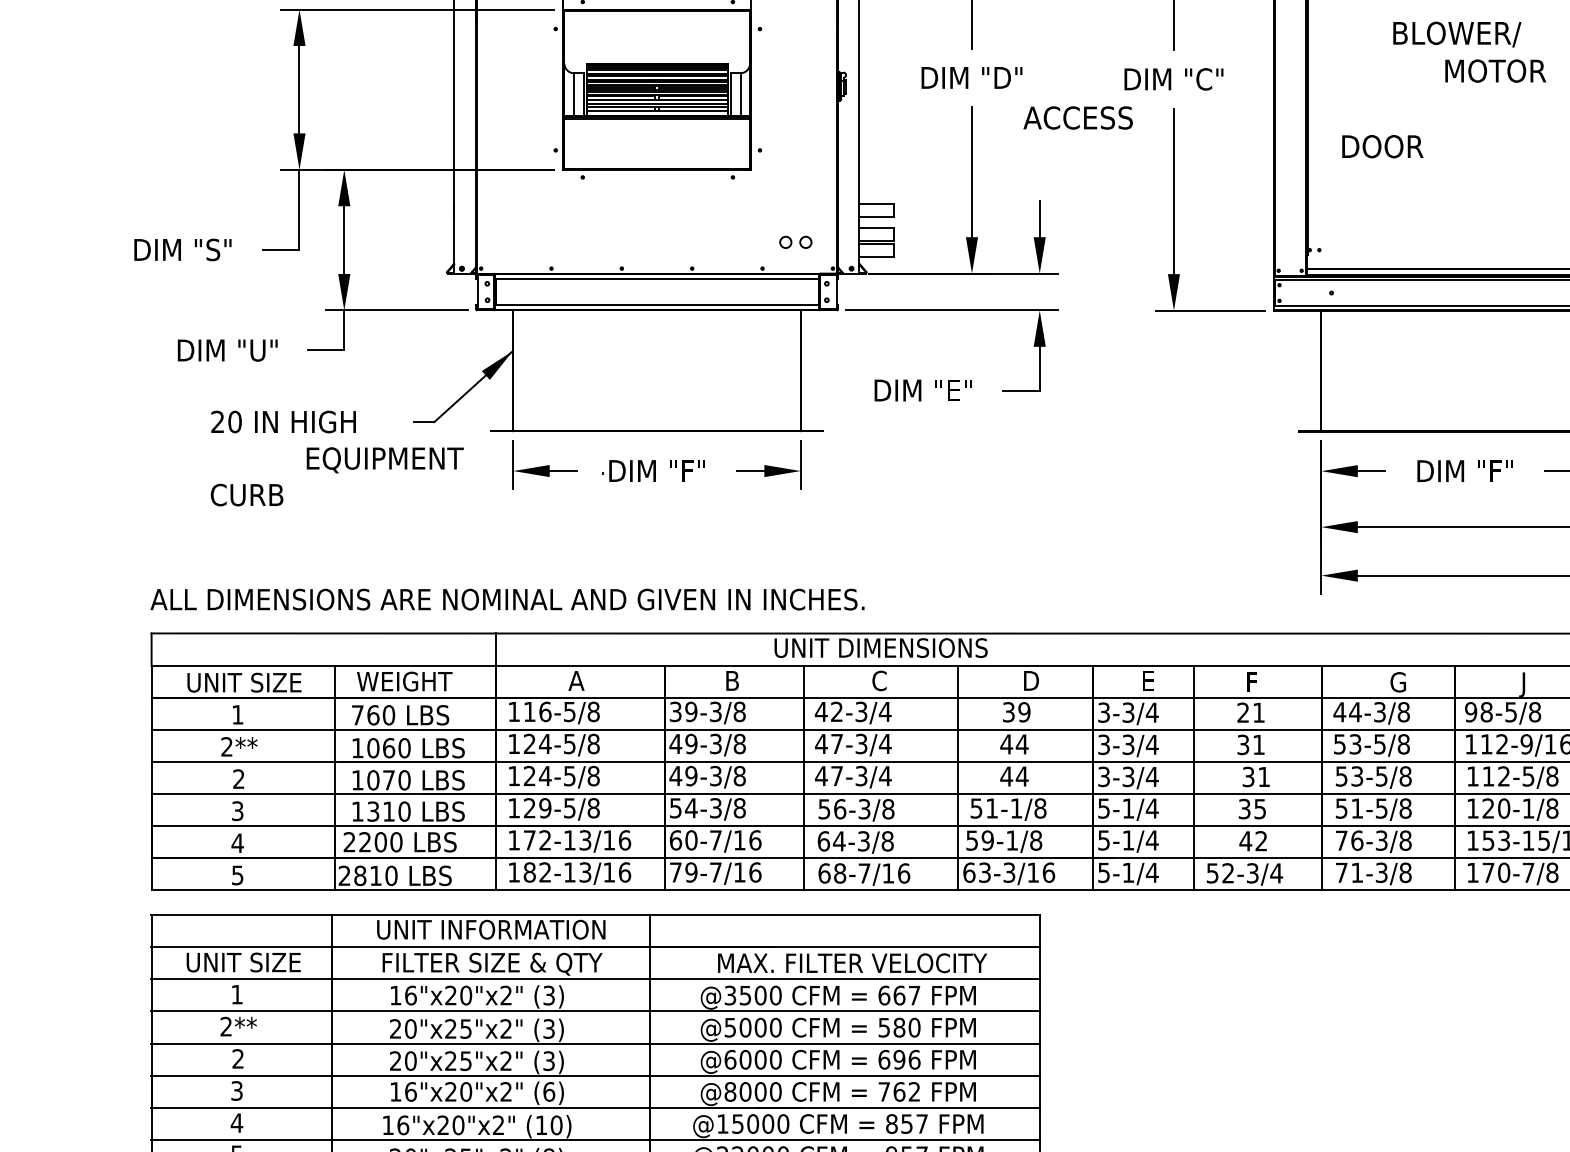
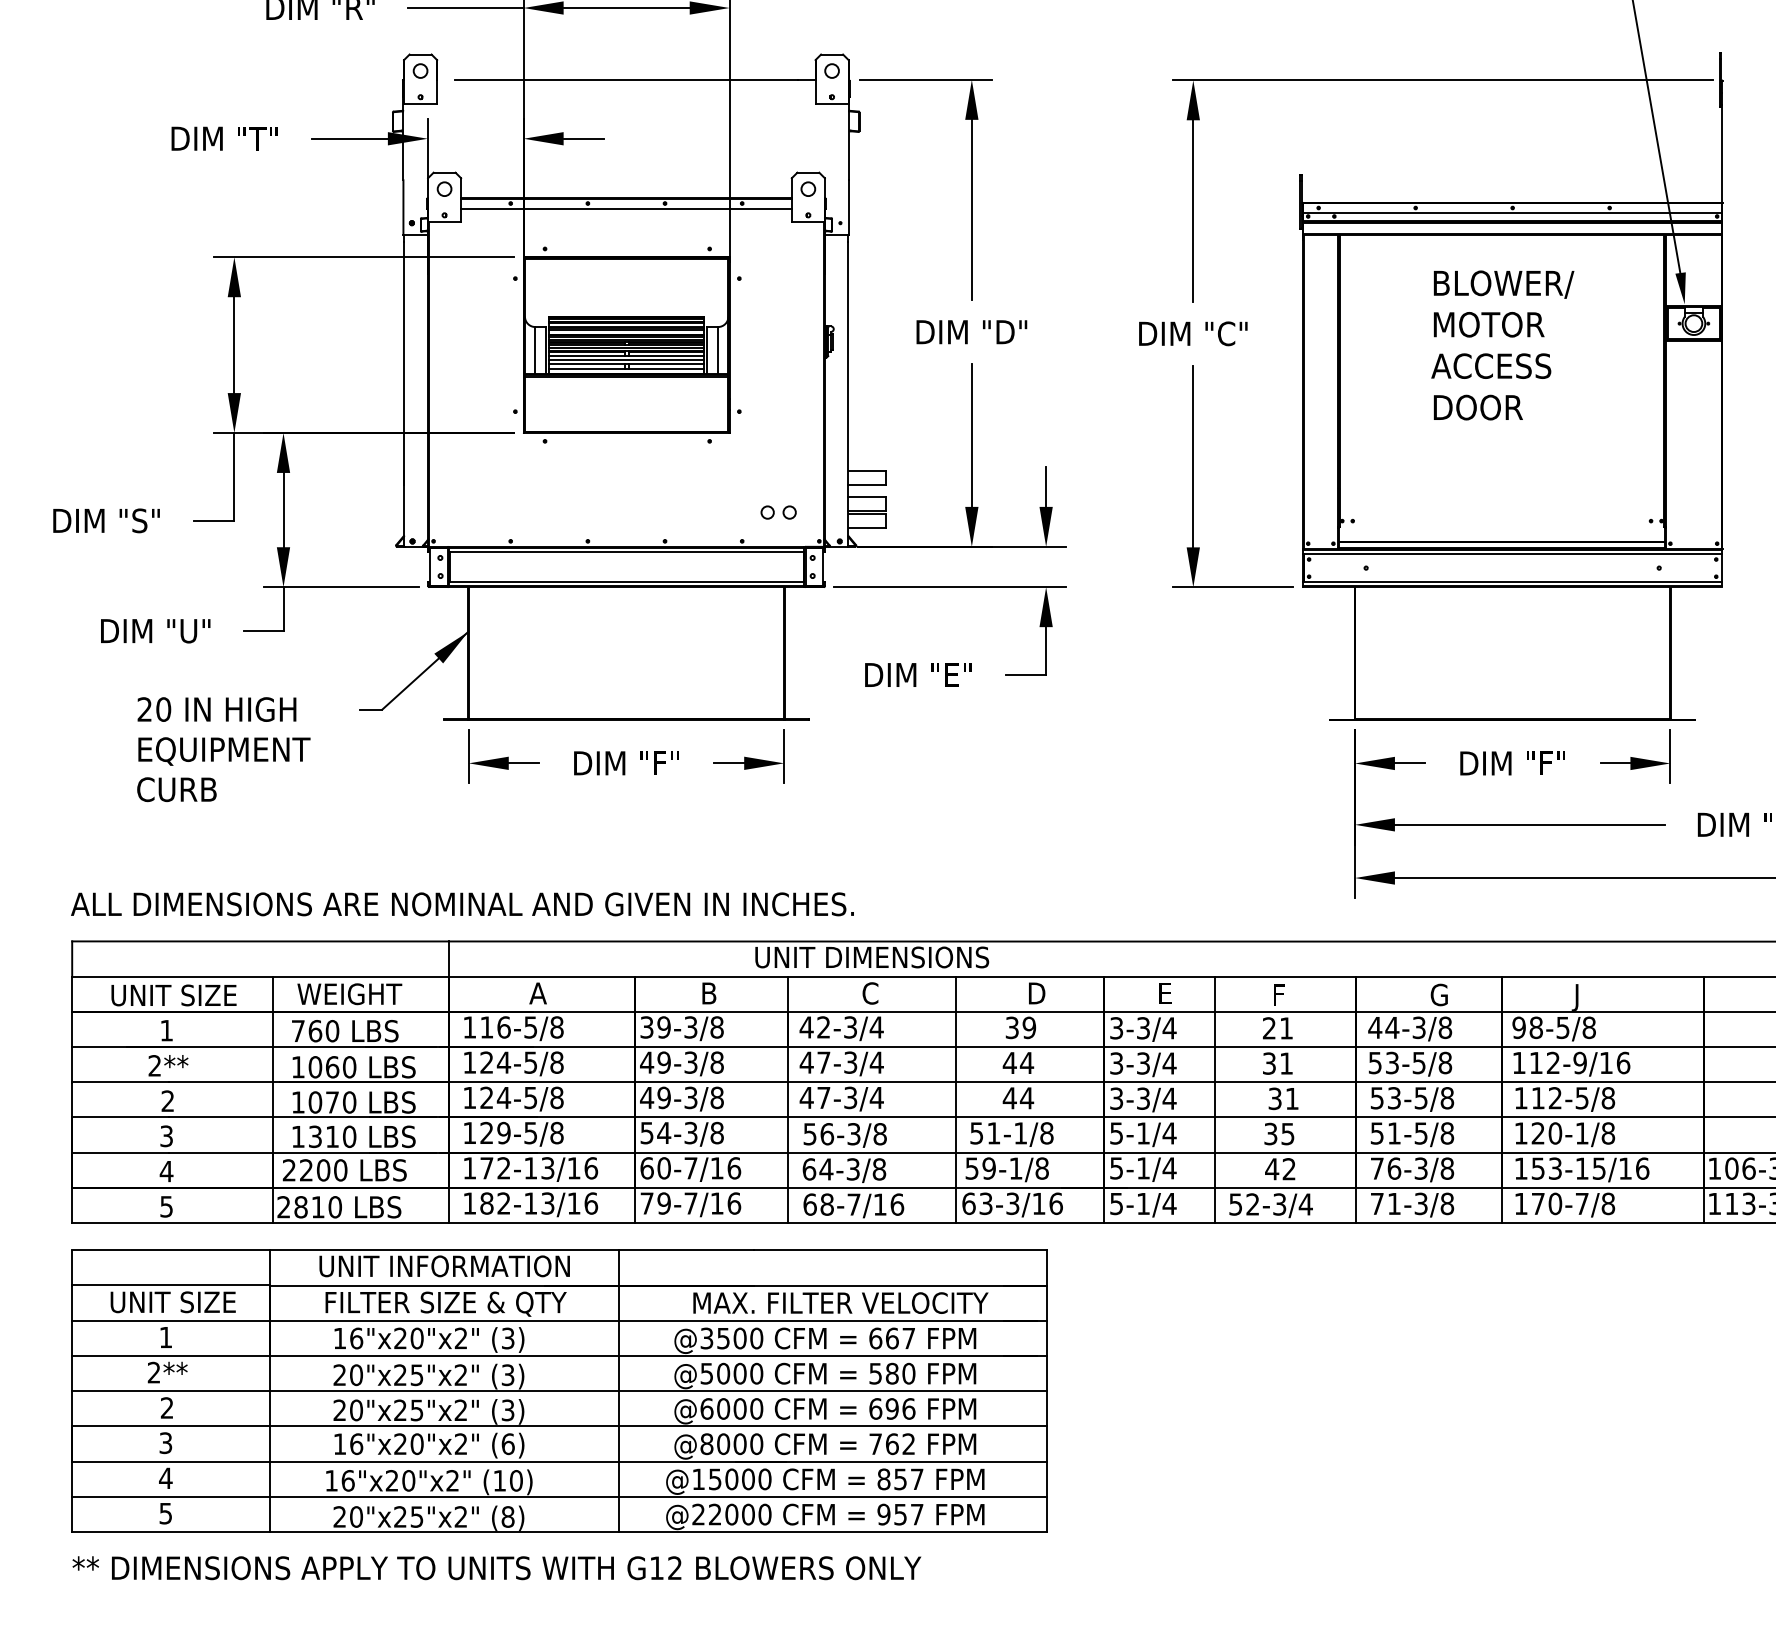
text: (1495, 70) -> (1488, 324), moved
text: (1078, 117) -> (1491, 365), moved
text: (1382, 146) -> (1477, 407), moved
text: (385, 460) -> (224, 751), moved

